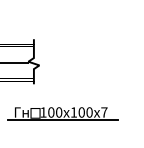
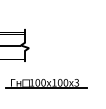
text: (104, 112) -> (76, 82), 7 -> 3

